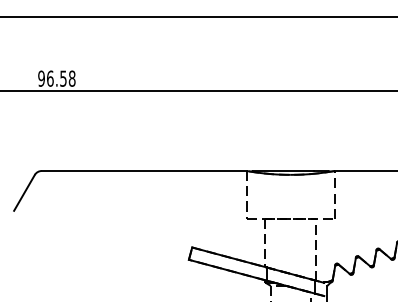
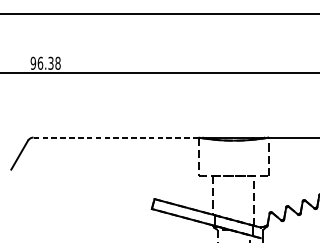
text: (63, 77) -> (51, 62), 96.58 -> 96.38
line: (144, 171) -> (116, 137), solid -> dashed

